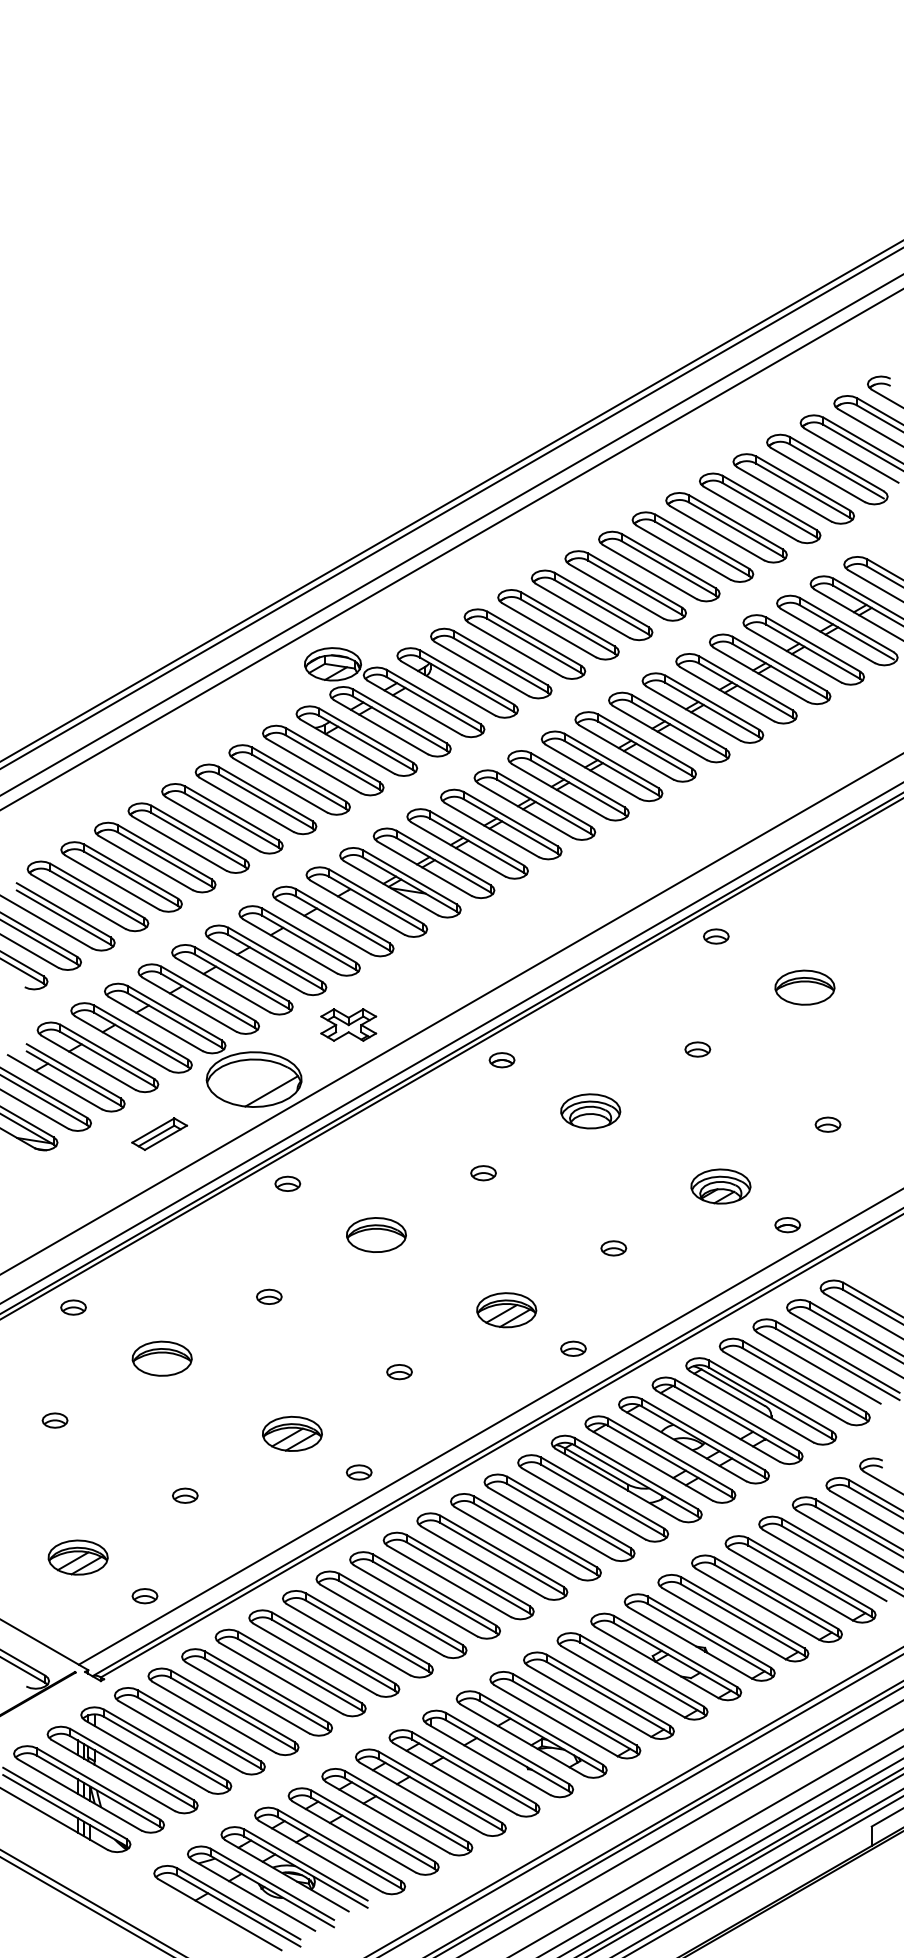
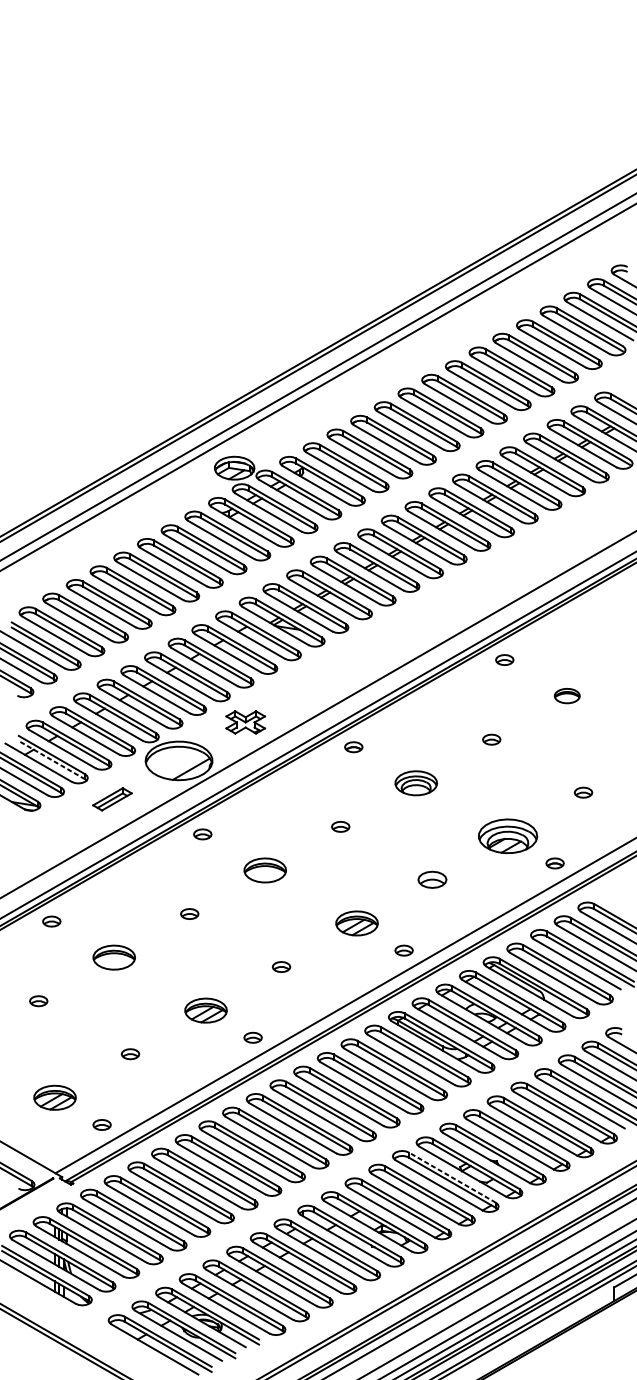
part: (804, 987) -> (566, 695), size x0.6
line: (73, 1078) -> (51, 760), solid -> dashed
part: (720, 1186) -> (507, 836), size x1.4
part: (613, 1248) -> (432, 879), size x1.6
line: (641, 1670) -> (452, 1177), solid -> dashed

